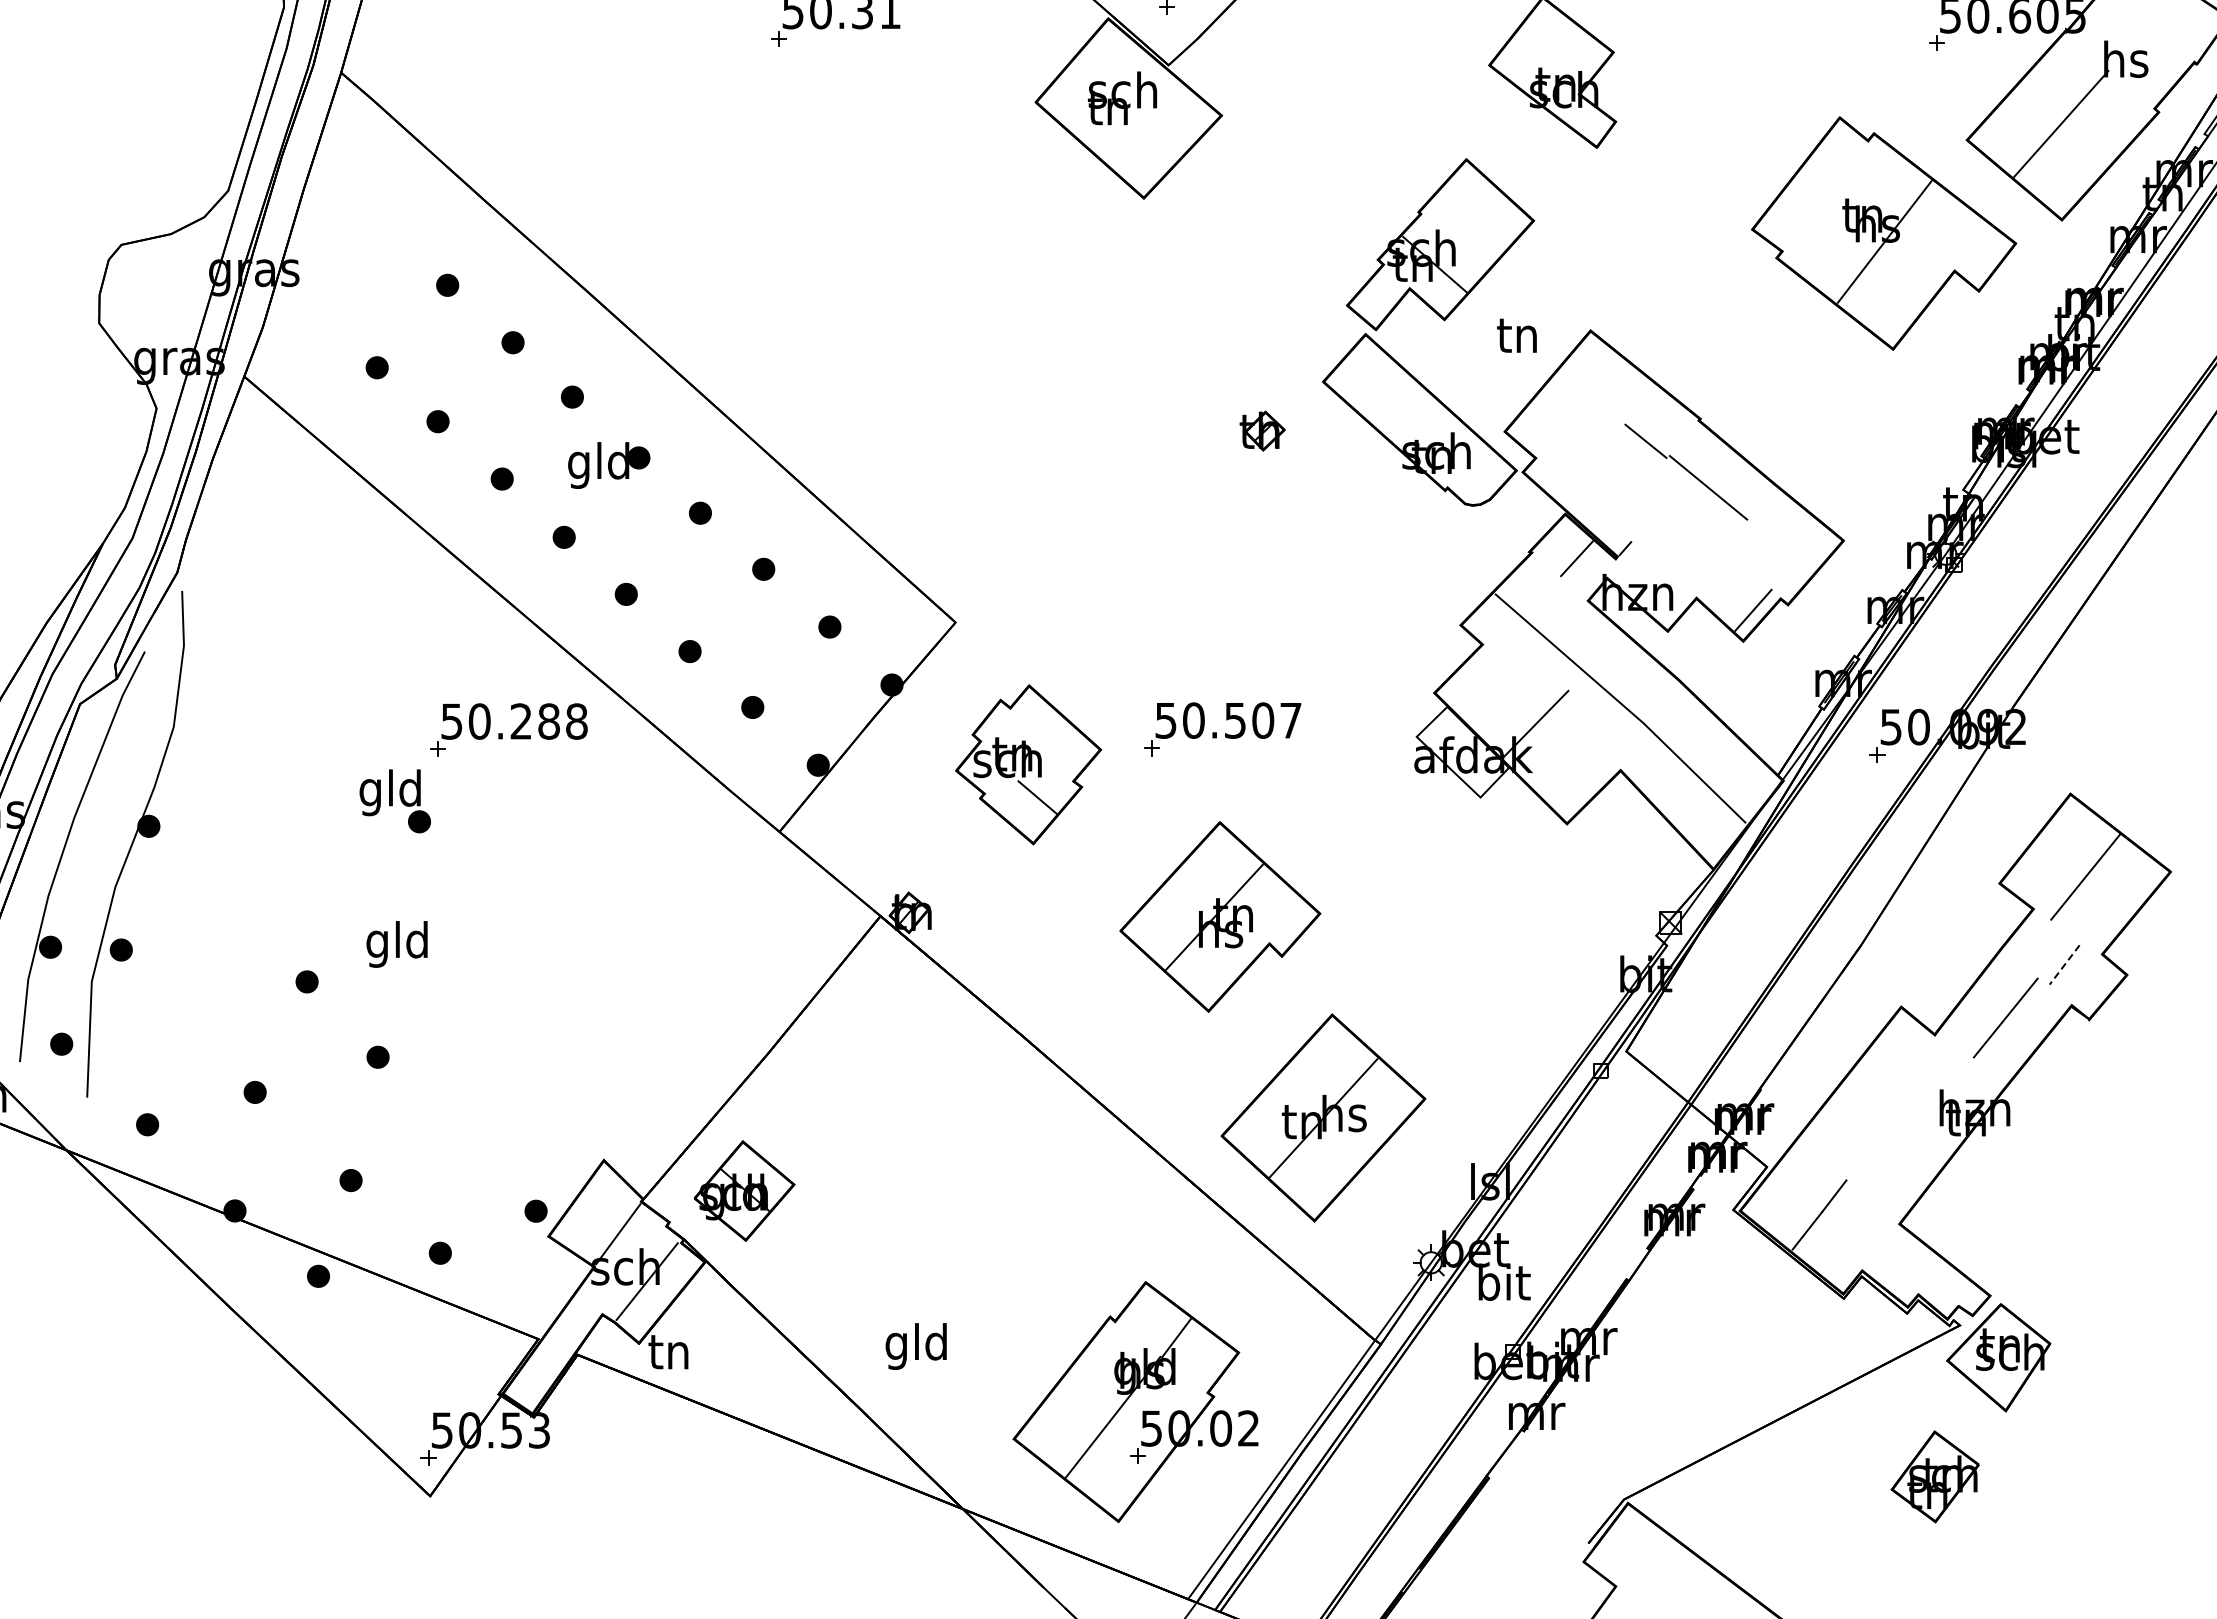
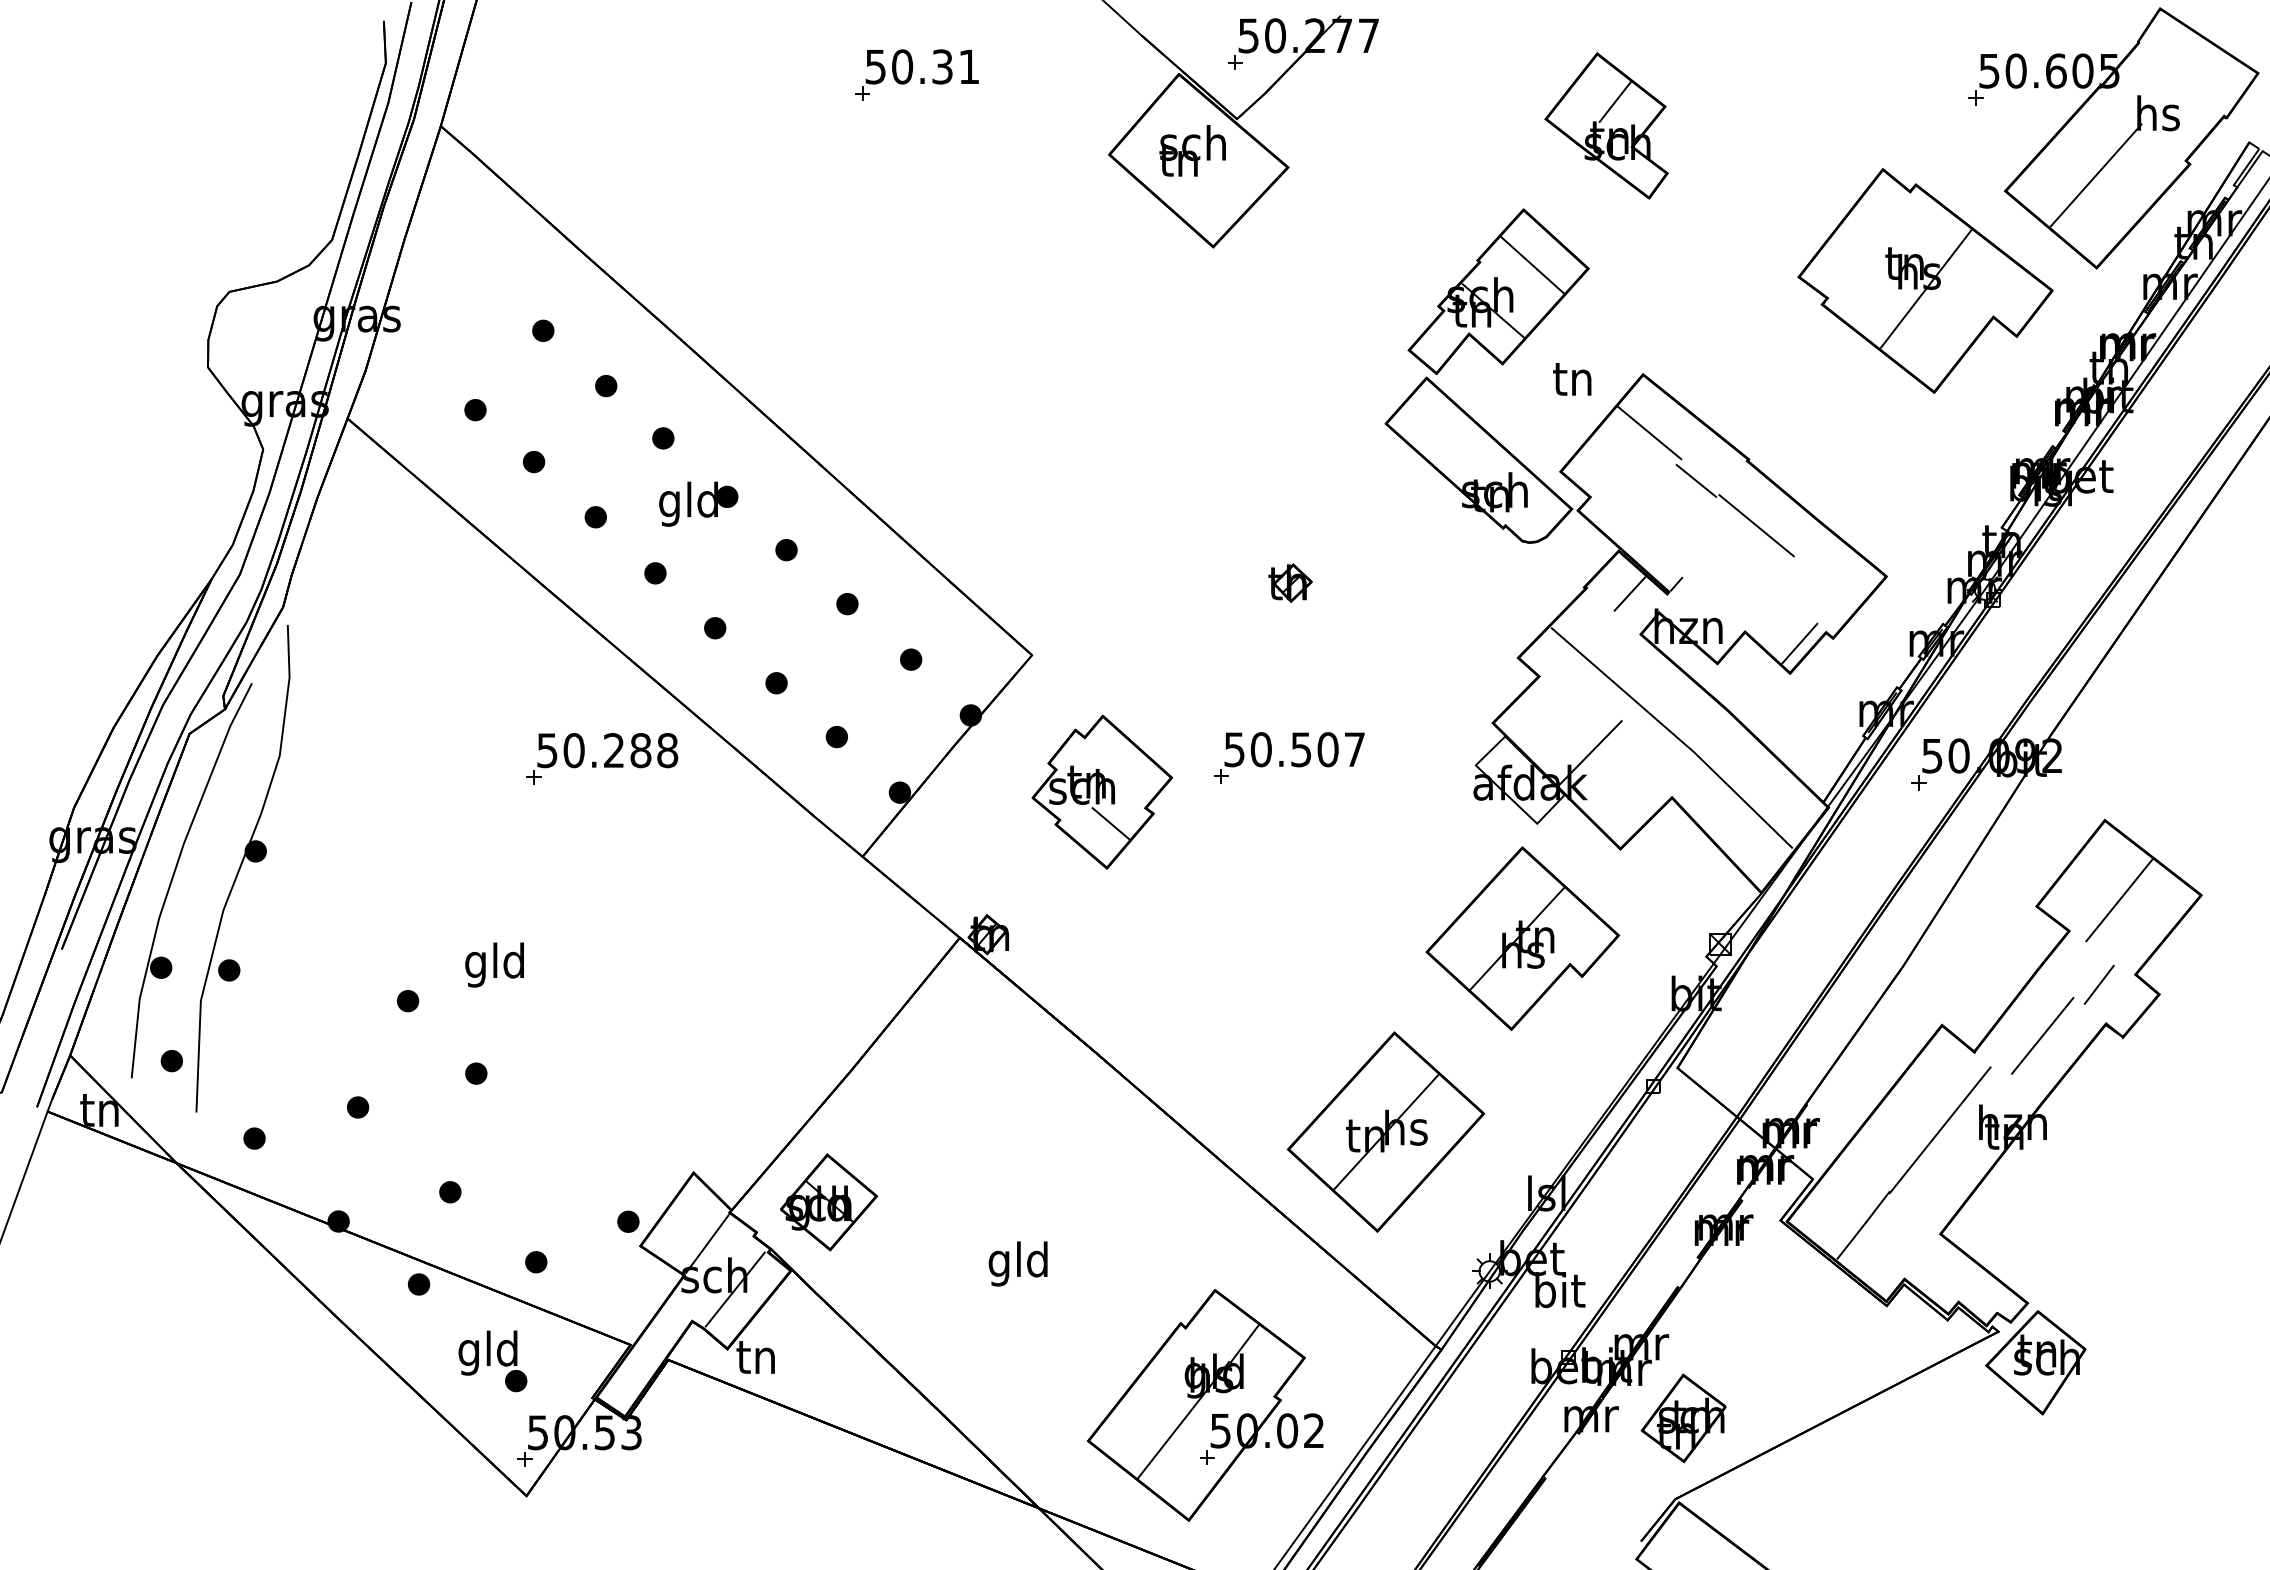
line: (1560, 47) -> (1614, 101), added
line: (1475, 217) -> (1532, 265), added
line: (1597, 391) -> (1649, 432), added
part: (1262, 430) -> (1290, 582), moved
part: (394, 801) -> (492, 1361), moved
part: (1219, 916) -> (1522, 938), moved
line: (2064, 964) -> (2099, 984), dashed -> solid
line: (1898, 1116) -> (1939, 1130), added
text: (915, 1346) -> (1017, 1263), moved
part: (1934, 1476) -> (1683, 1418), moved

